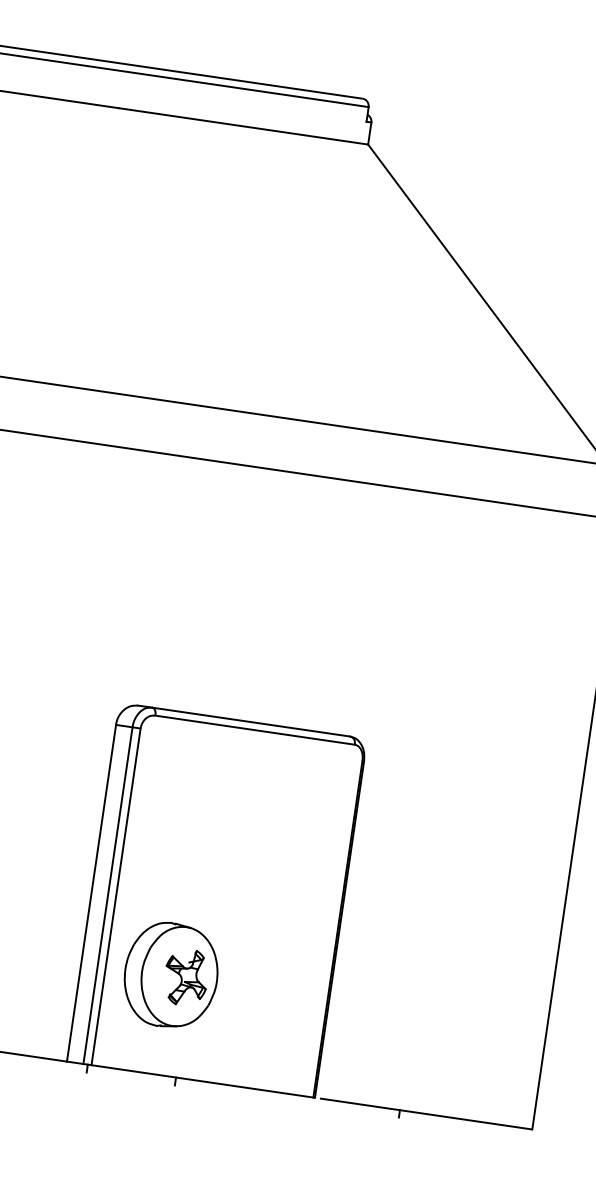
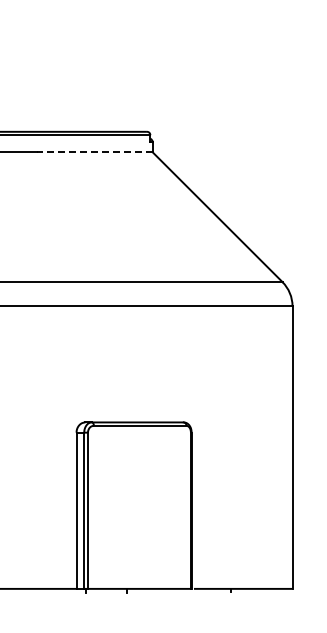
line: (242, 126) -> (94, 152), solid -> dashed
part: (171, 974) -> (118, 542), removed

